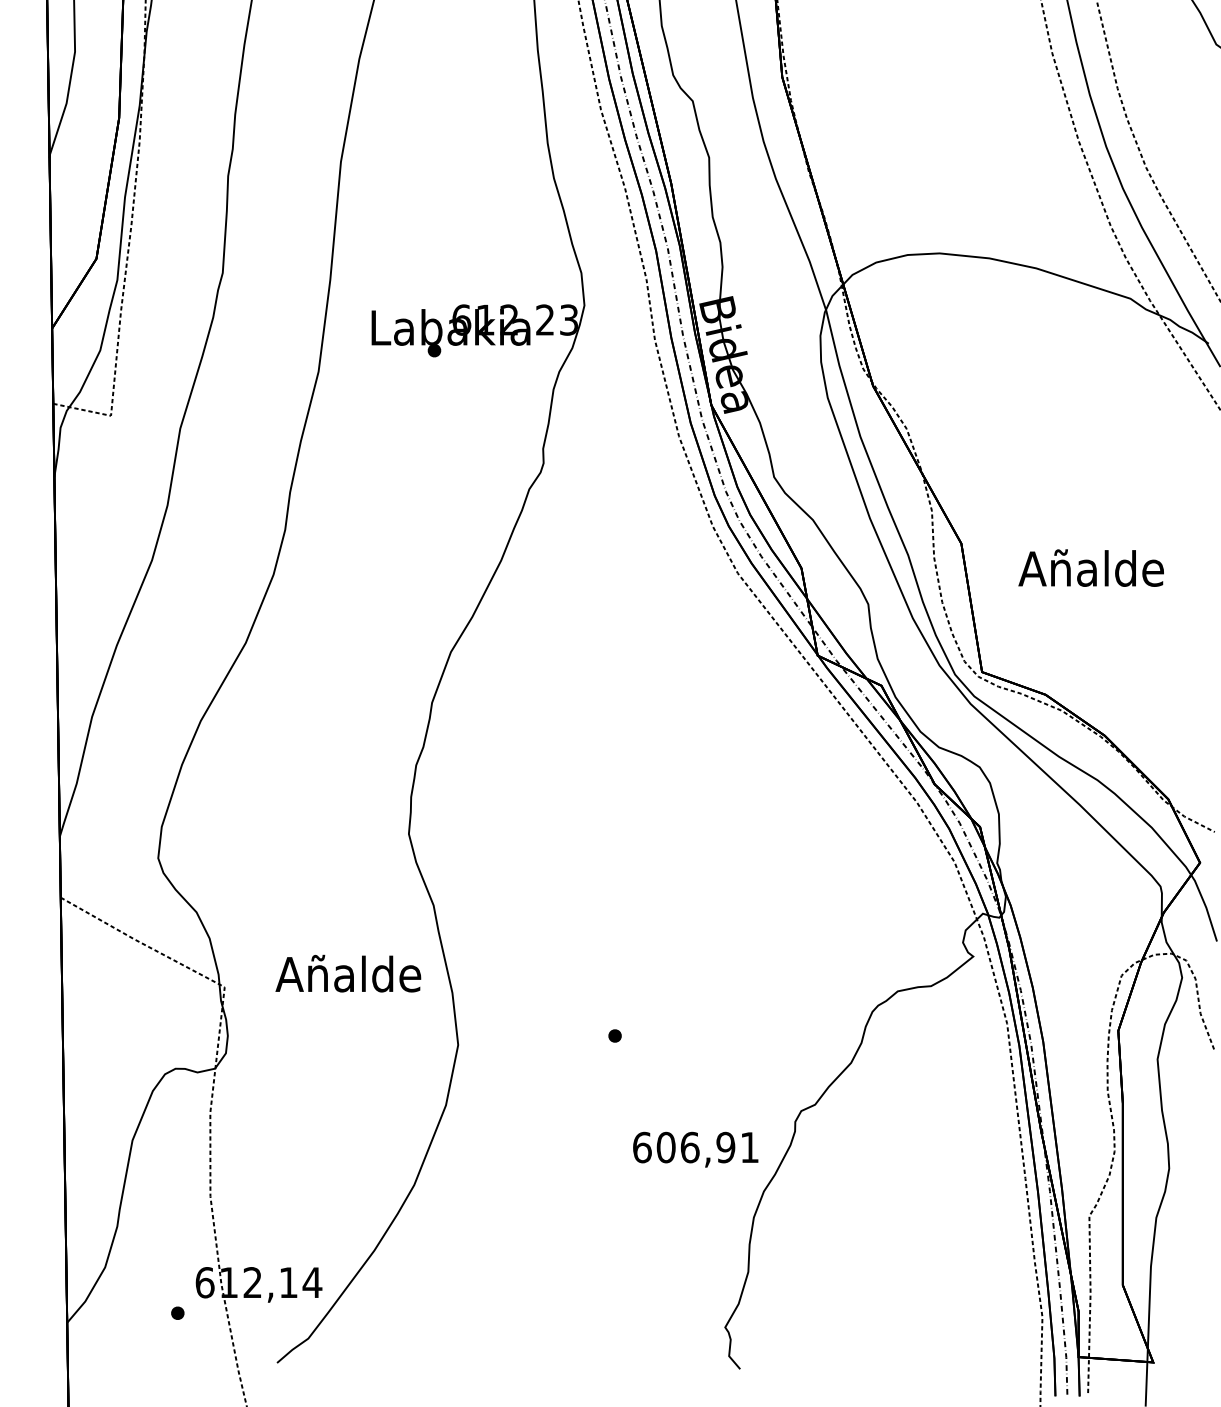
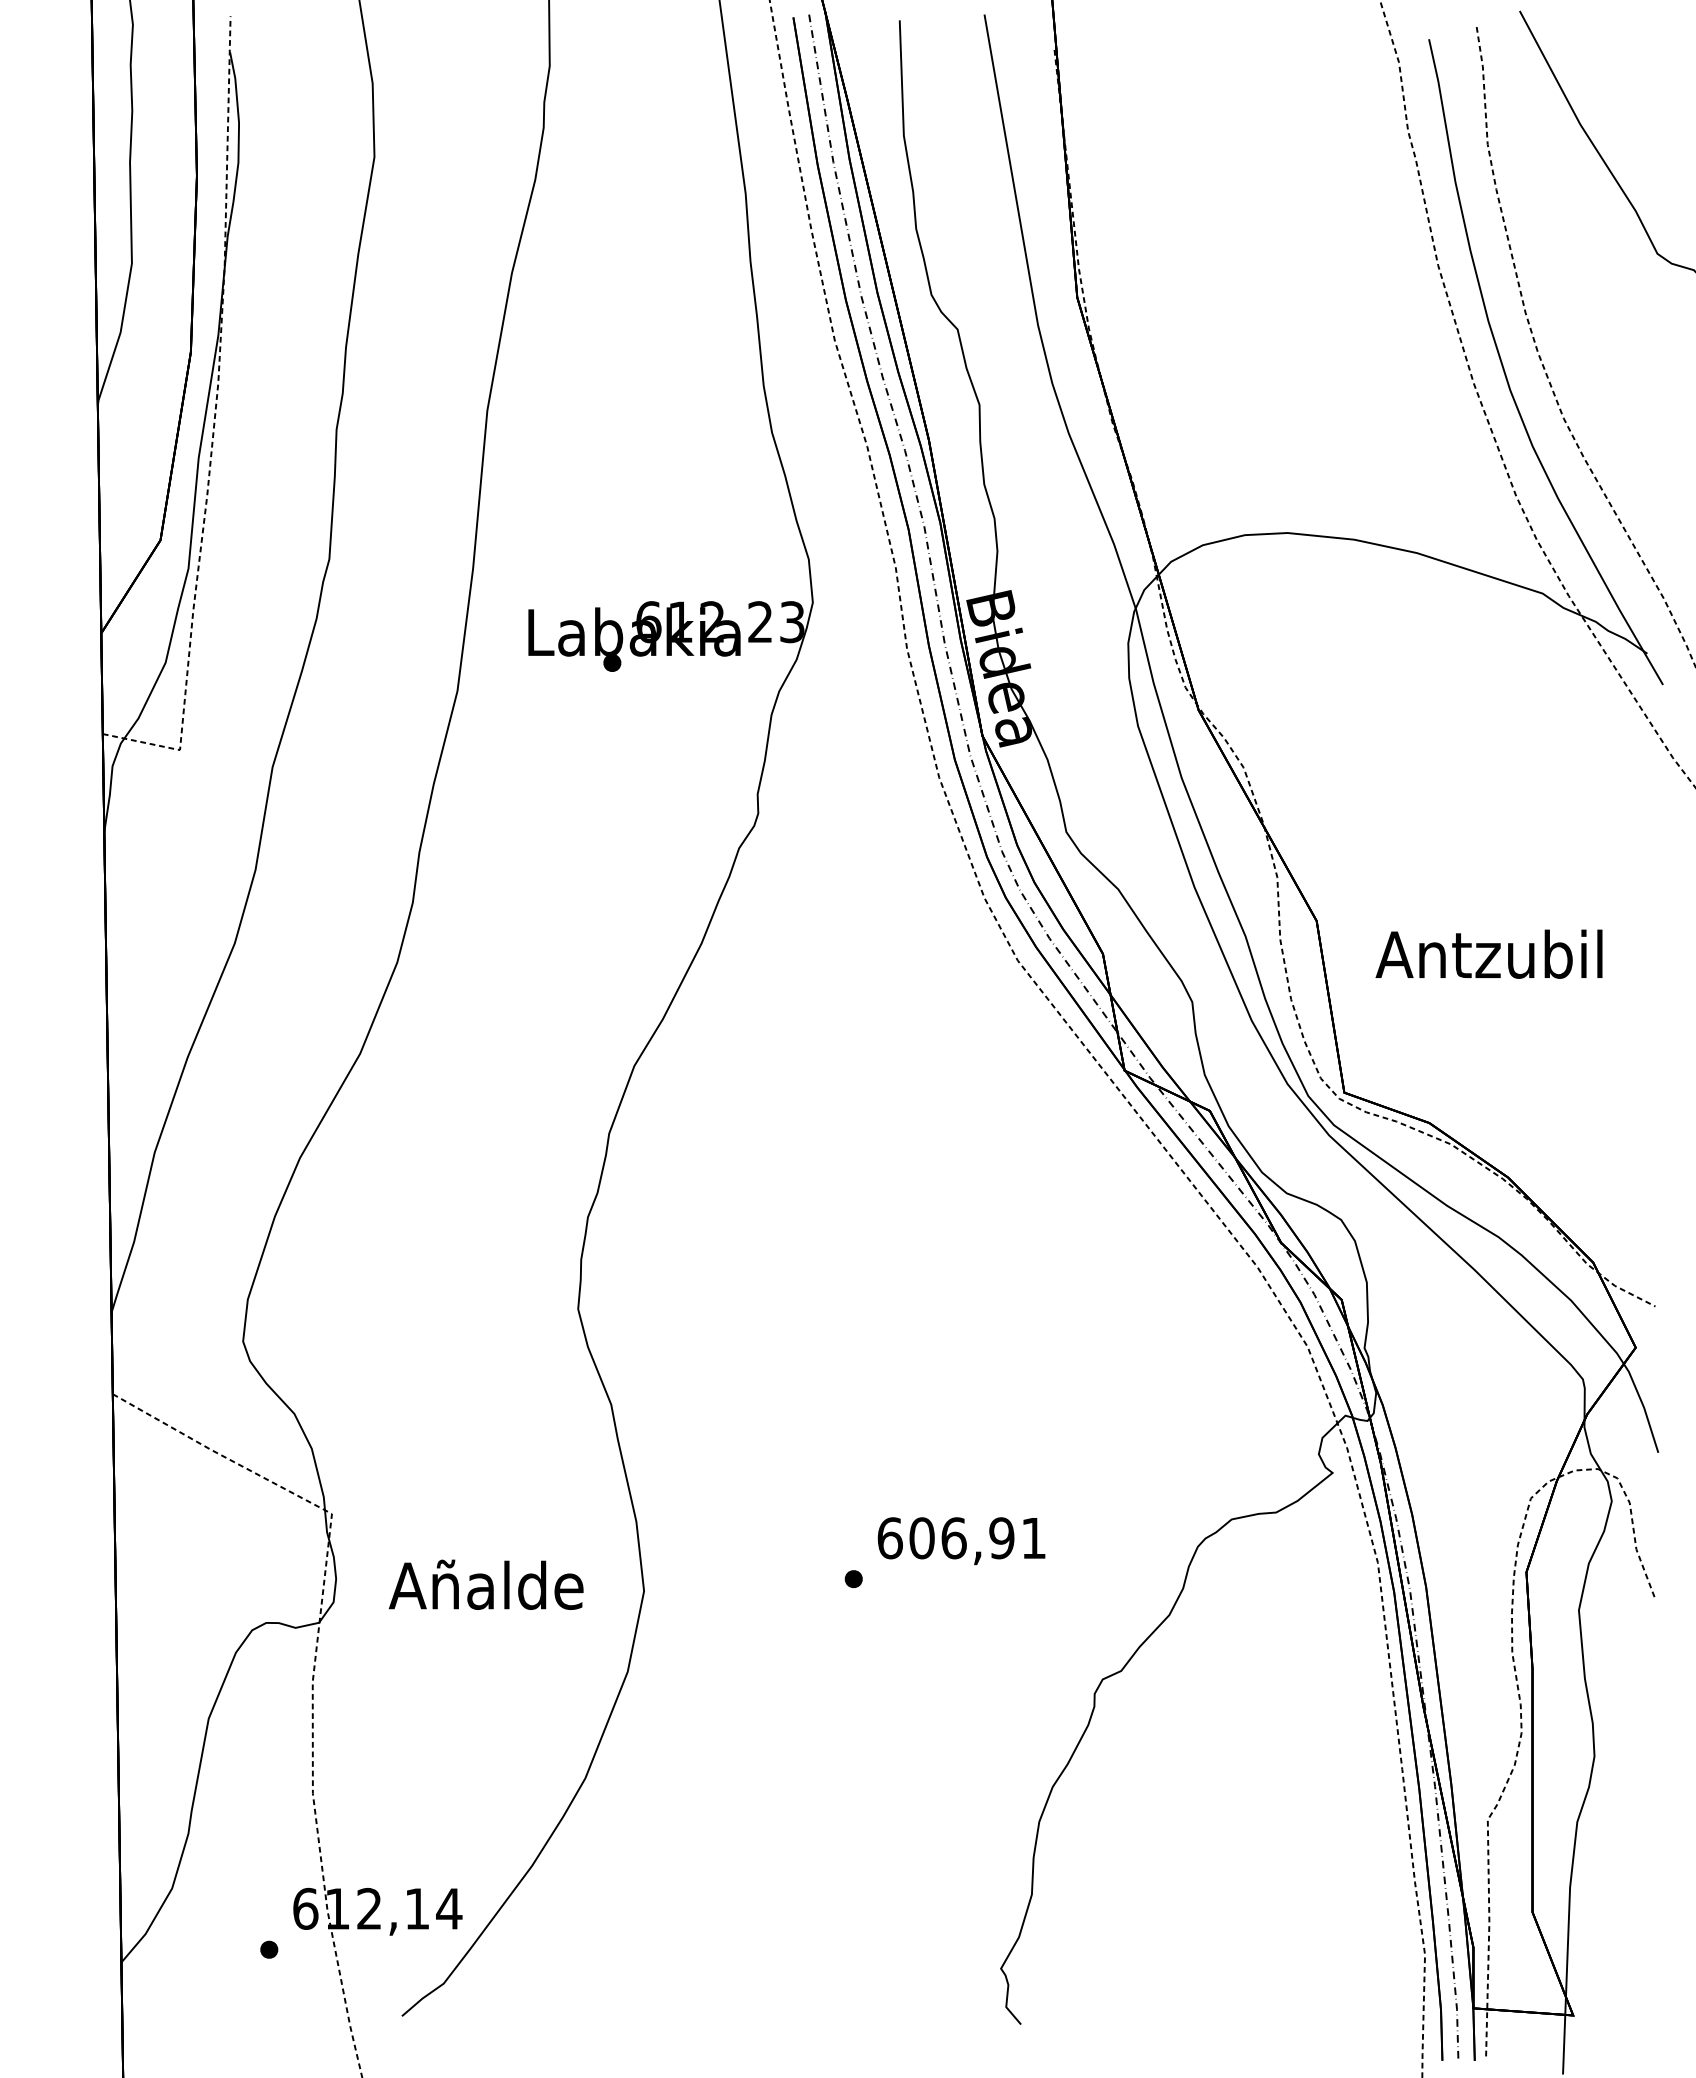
text: (1089, 567) -> (1488, 953), Añalde -> Antzubil
text: (347, 973) -> (485, 1584), moved
text: (695, 1149) -> (961, 1541), moved

